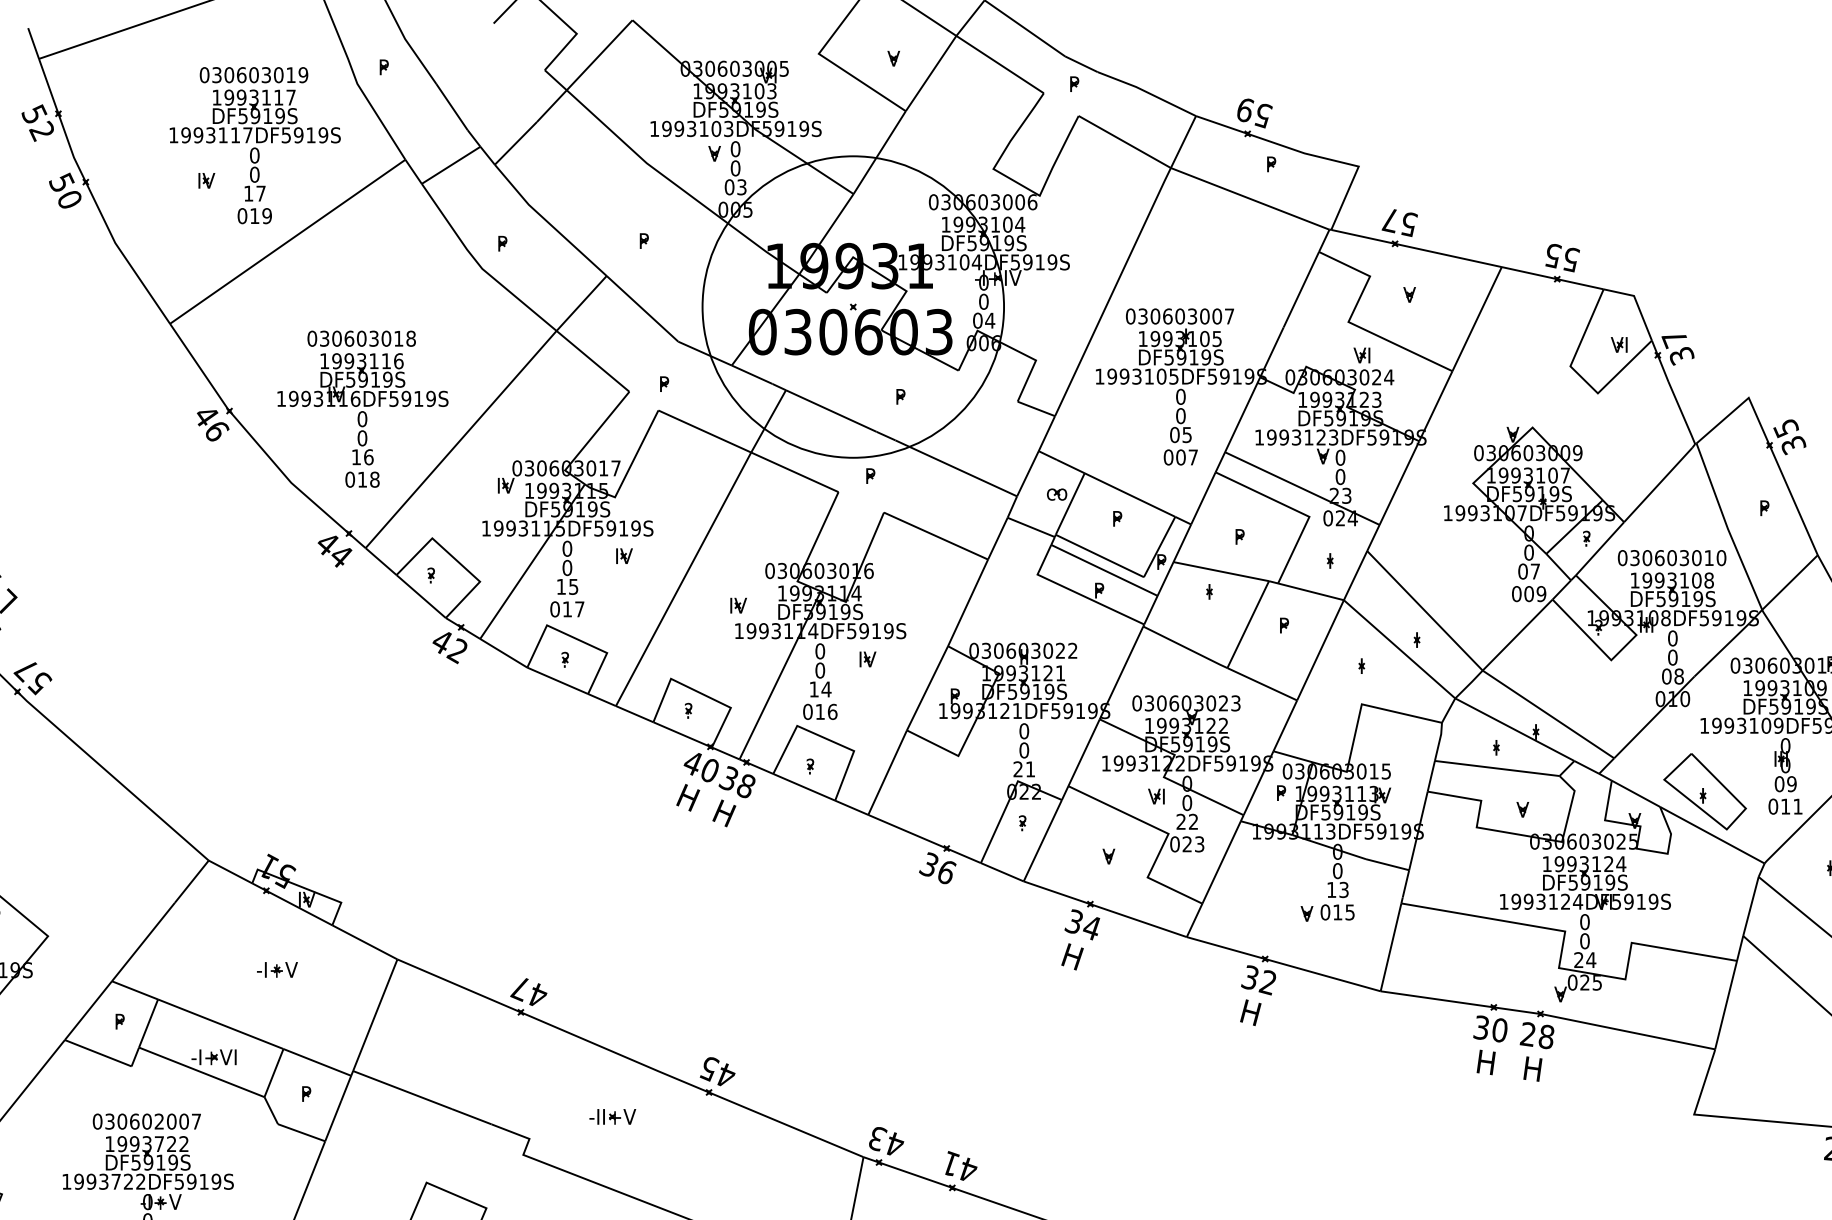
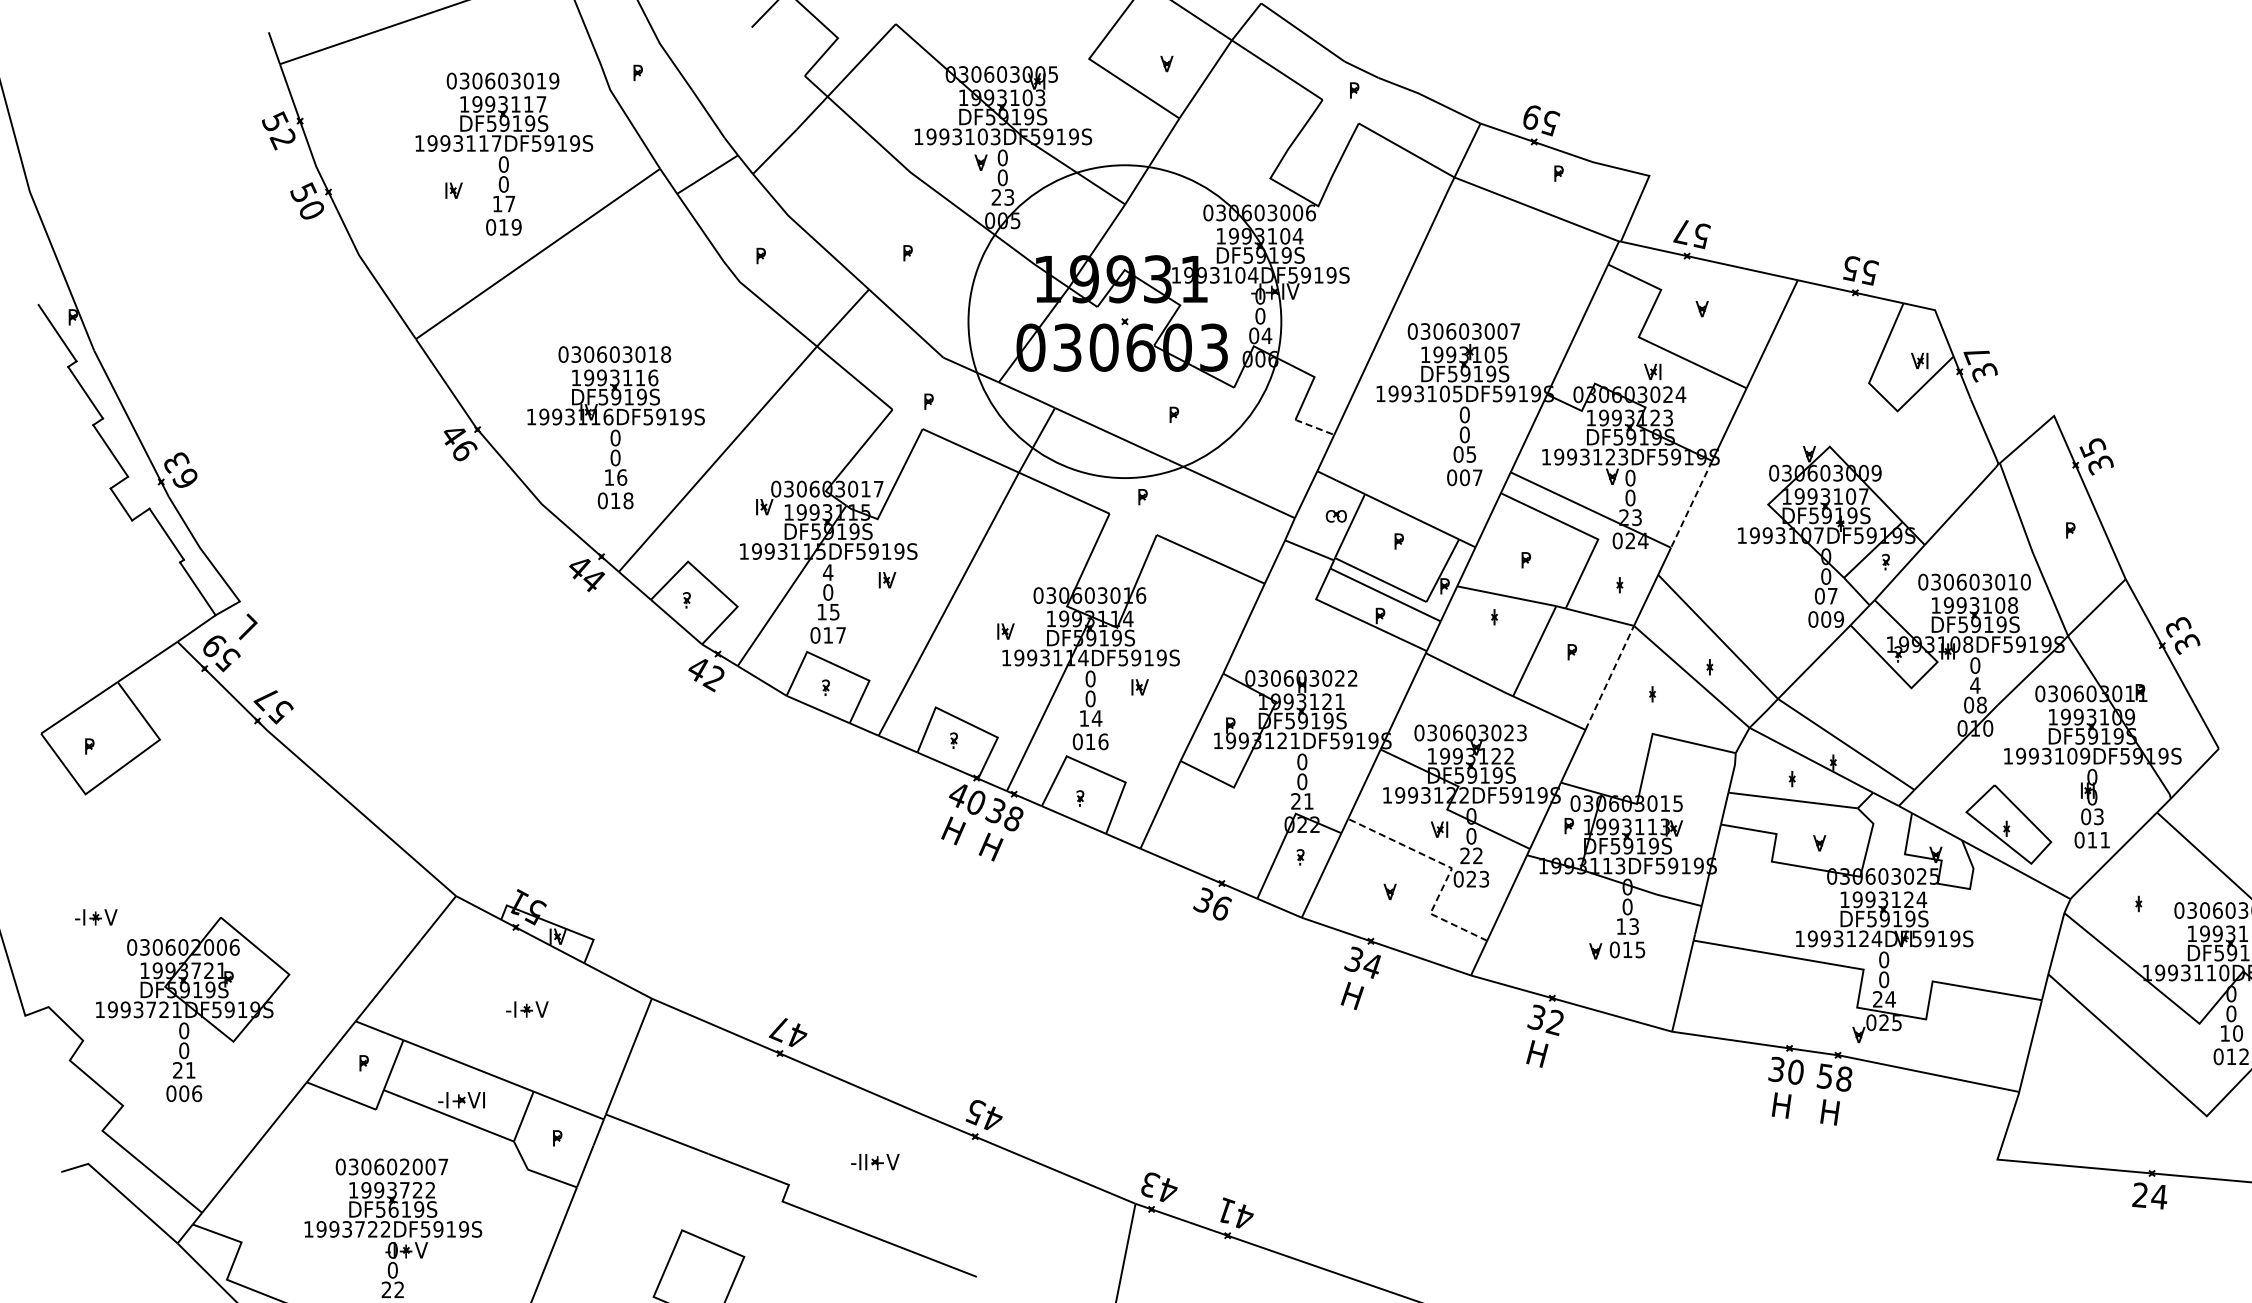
text: (729, 187) -> (996, 197), 03 -> 23
line: (1035, 409) -> (1314, 427), solid -> dashed
line: (1399, 483) -> (1691, 504), solid -> dashed
text: (566, 548) -> (827, 572), 0 -> 4
line: (1320, 649) -> (1609, 677), solid -> dashed
text: (1673, 657) -> (1975, 685), 0 -> 4
text: (1791, 783) -> (2098, 816), 09 -> 03
line: (1168, 834) -> (1452, 868), solid -> dashed
text: (1527, 1034) -> (1824, 1076), 28 -> 58
text: (148, 1162) -> (393, 1209), DF5919S -> DF5619S

